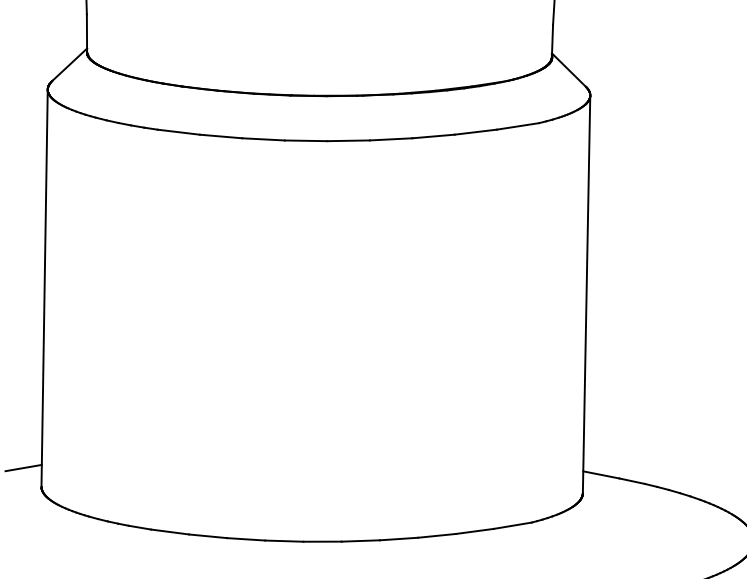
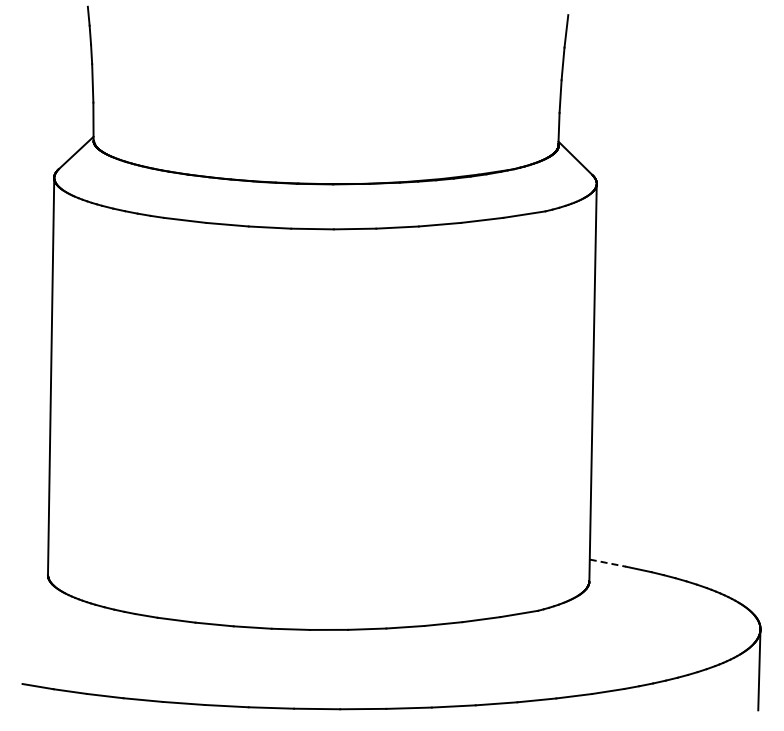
line: (24, 468) -> (30, 556), removed
line: (602, 475) -> (608, 563), solid -> dashed

